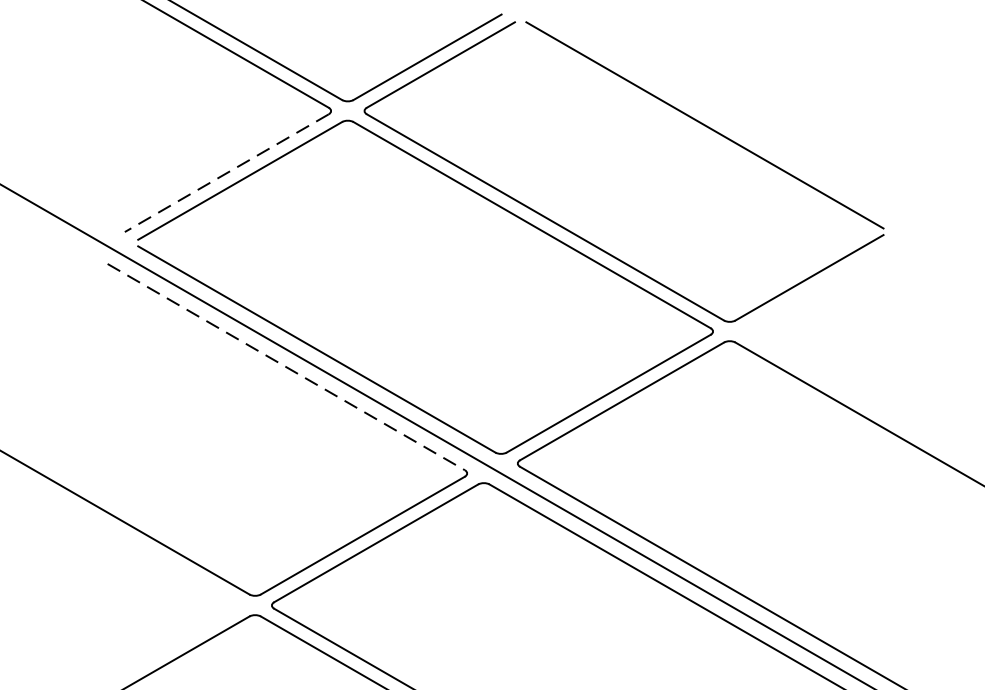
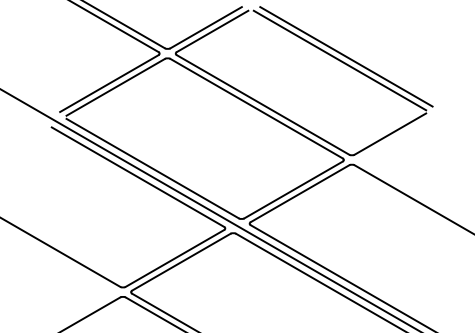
line: (718, 116) -> (346, 56), added
line: (227, 172) -> (109, 83), dashed -> solid
line: (287, 367) -> (138, 177), dashed -> solid

